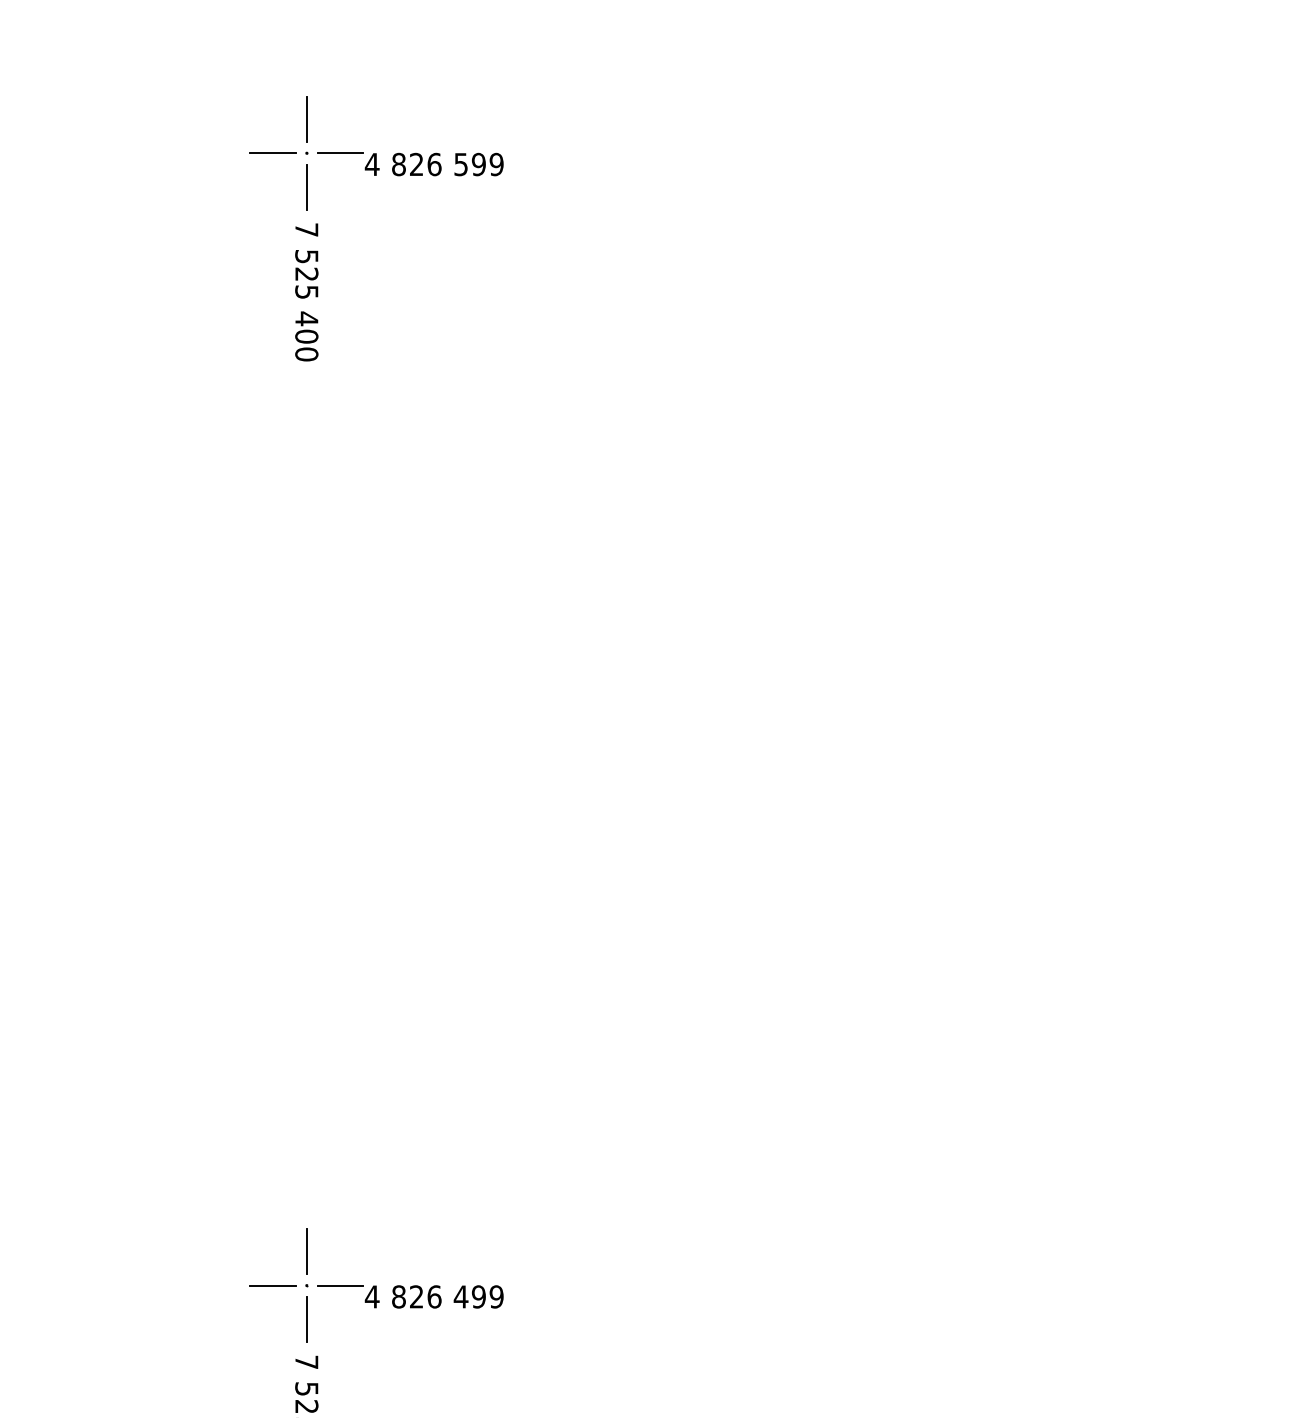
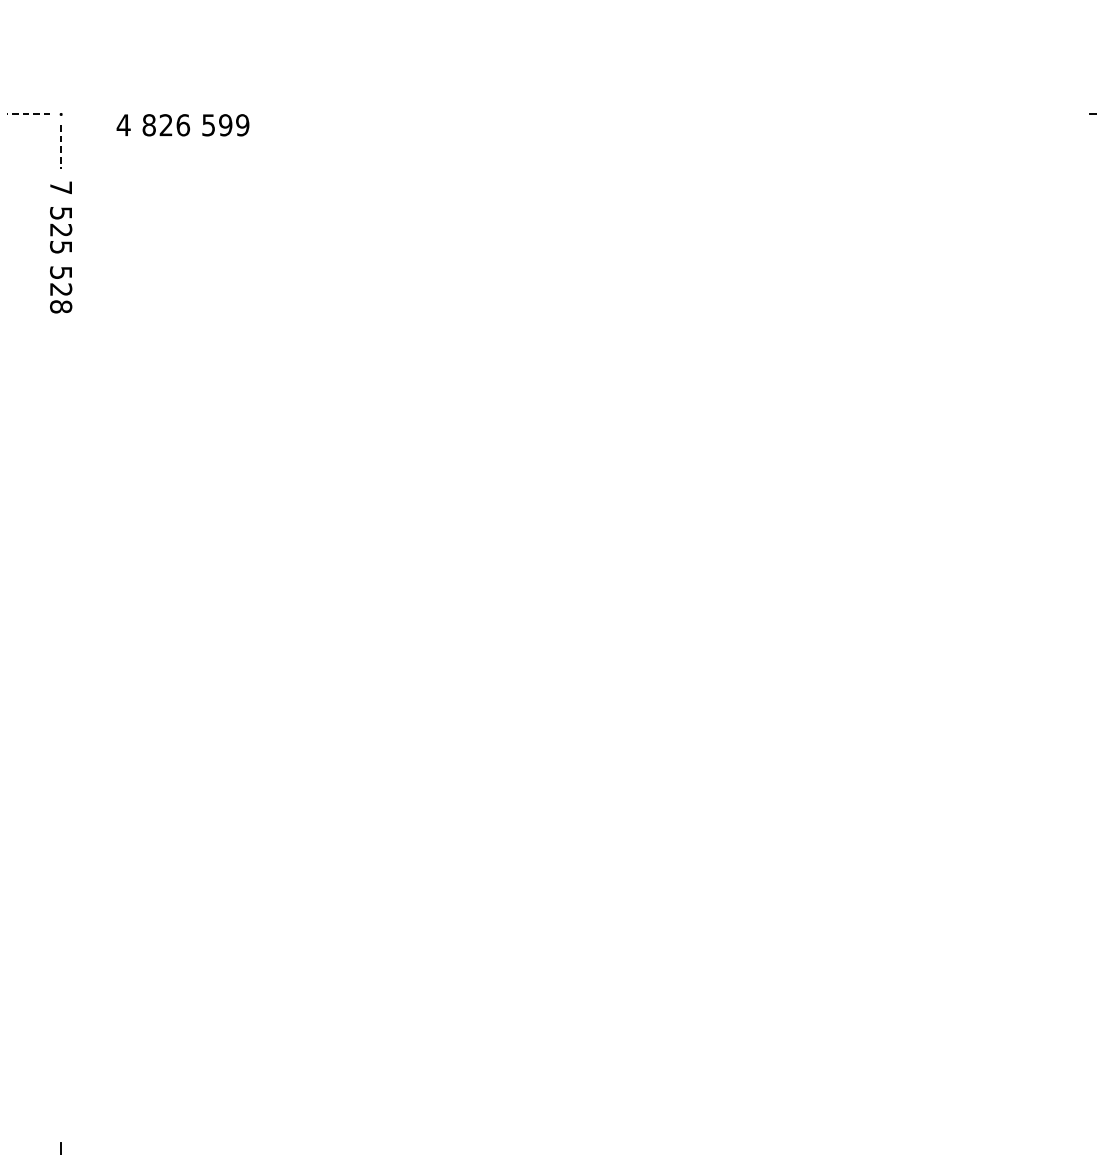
line: (306, 118) -> (60, 81), removed
line: (272, 153) -> (28, 114), solid -> dashed
line: (340, 153) -> (93, 114), removed
line: (306, 187) -> (60, 147), solid -> dashed
text: (306, 336) -> (60, 289), 400 -> 528

